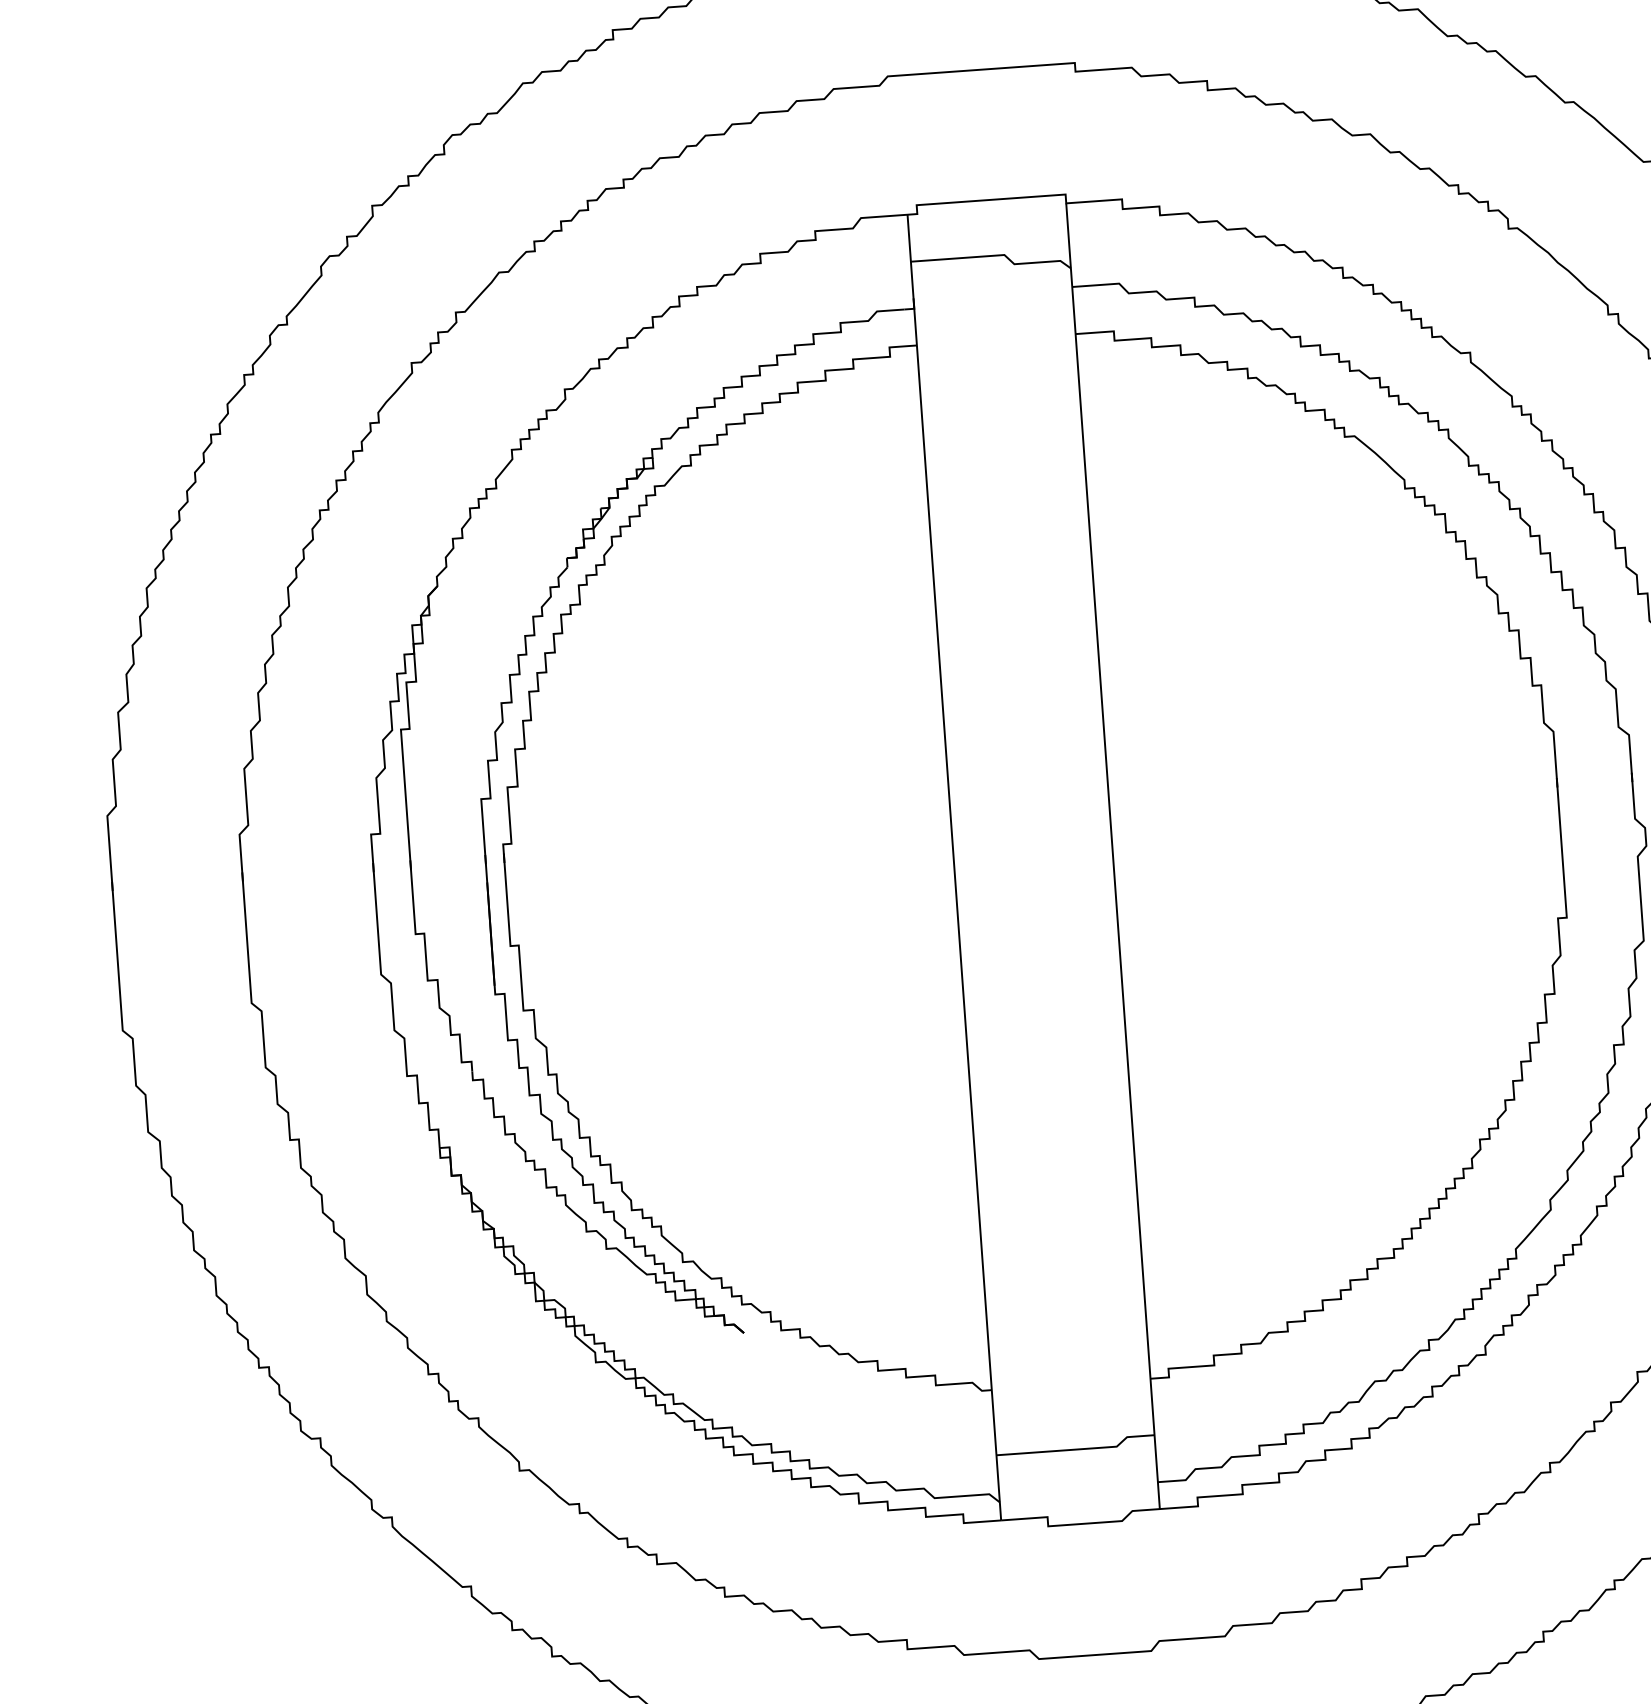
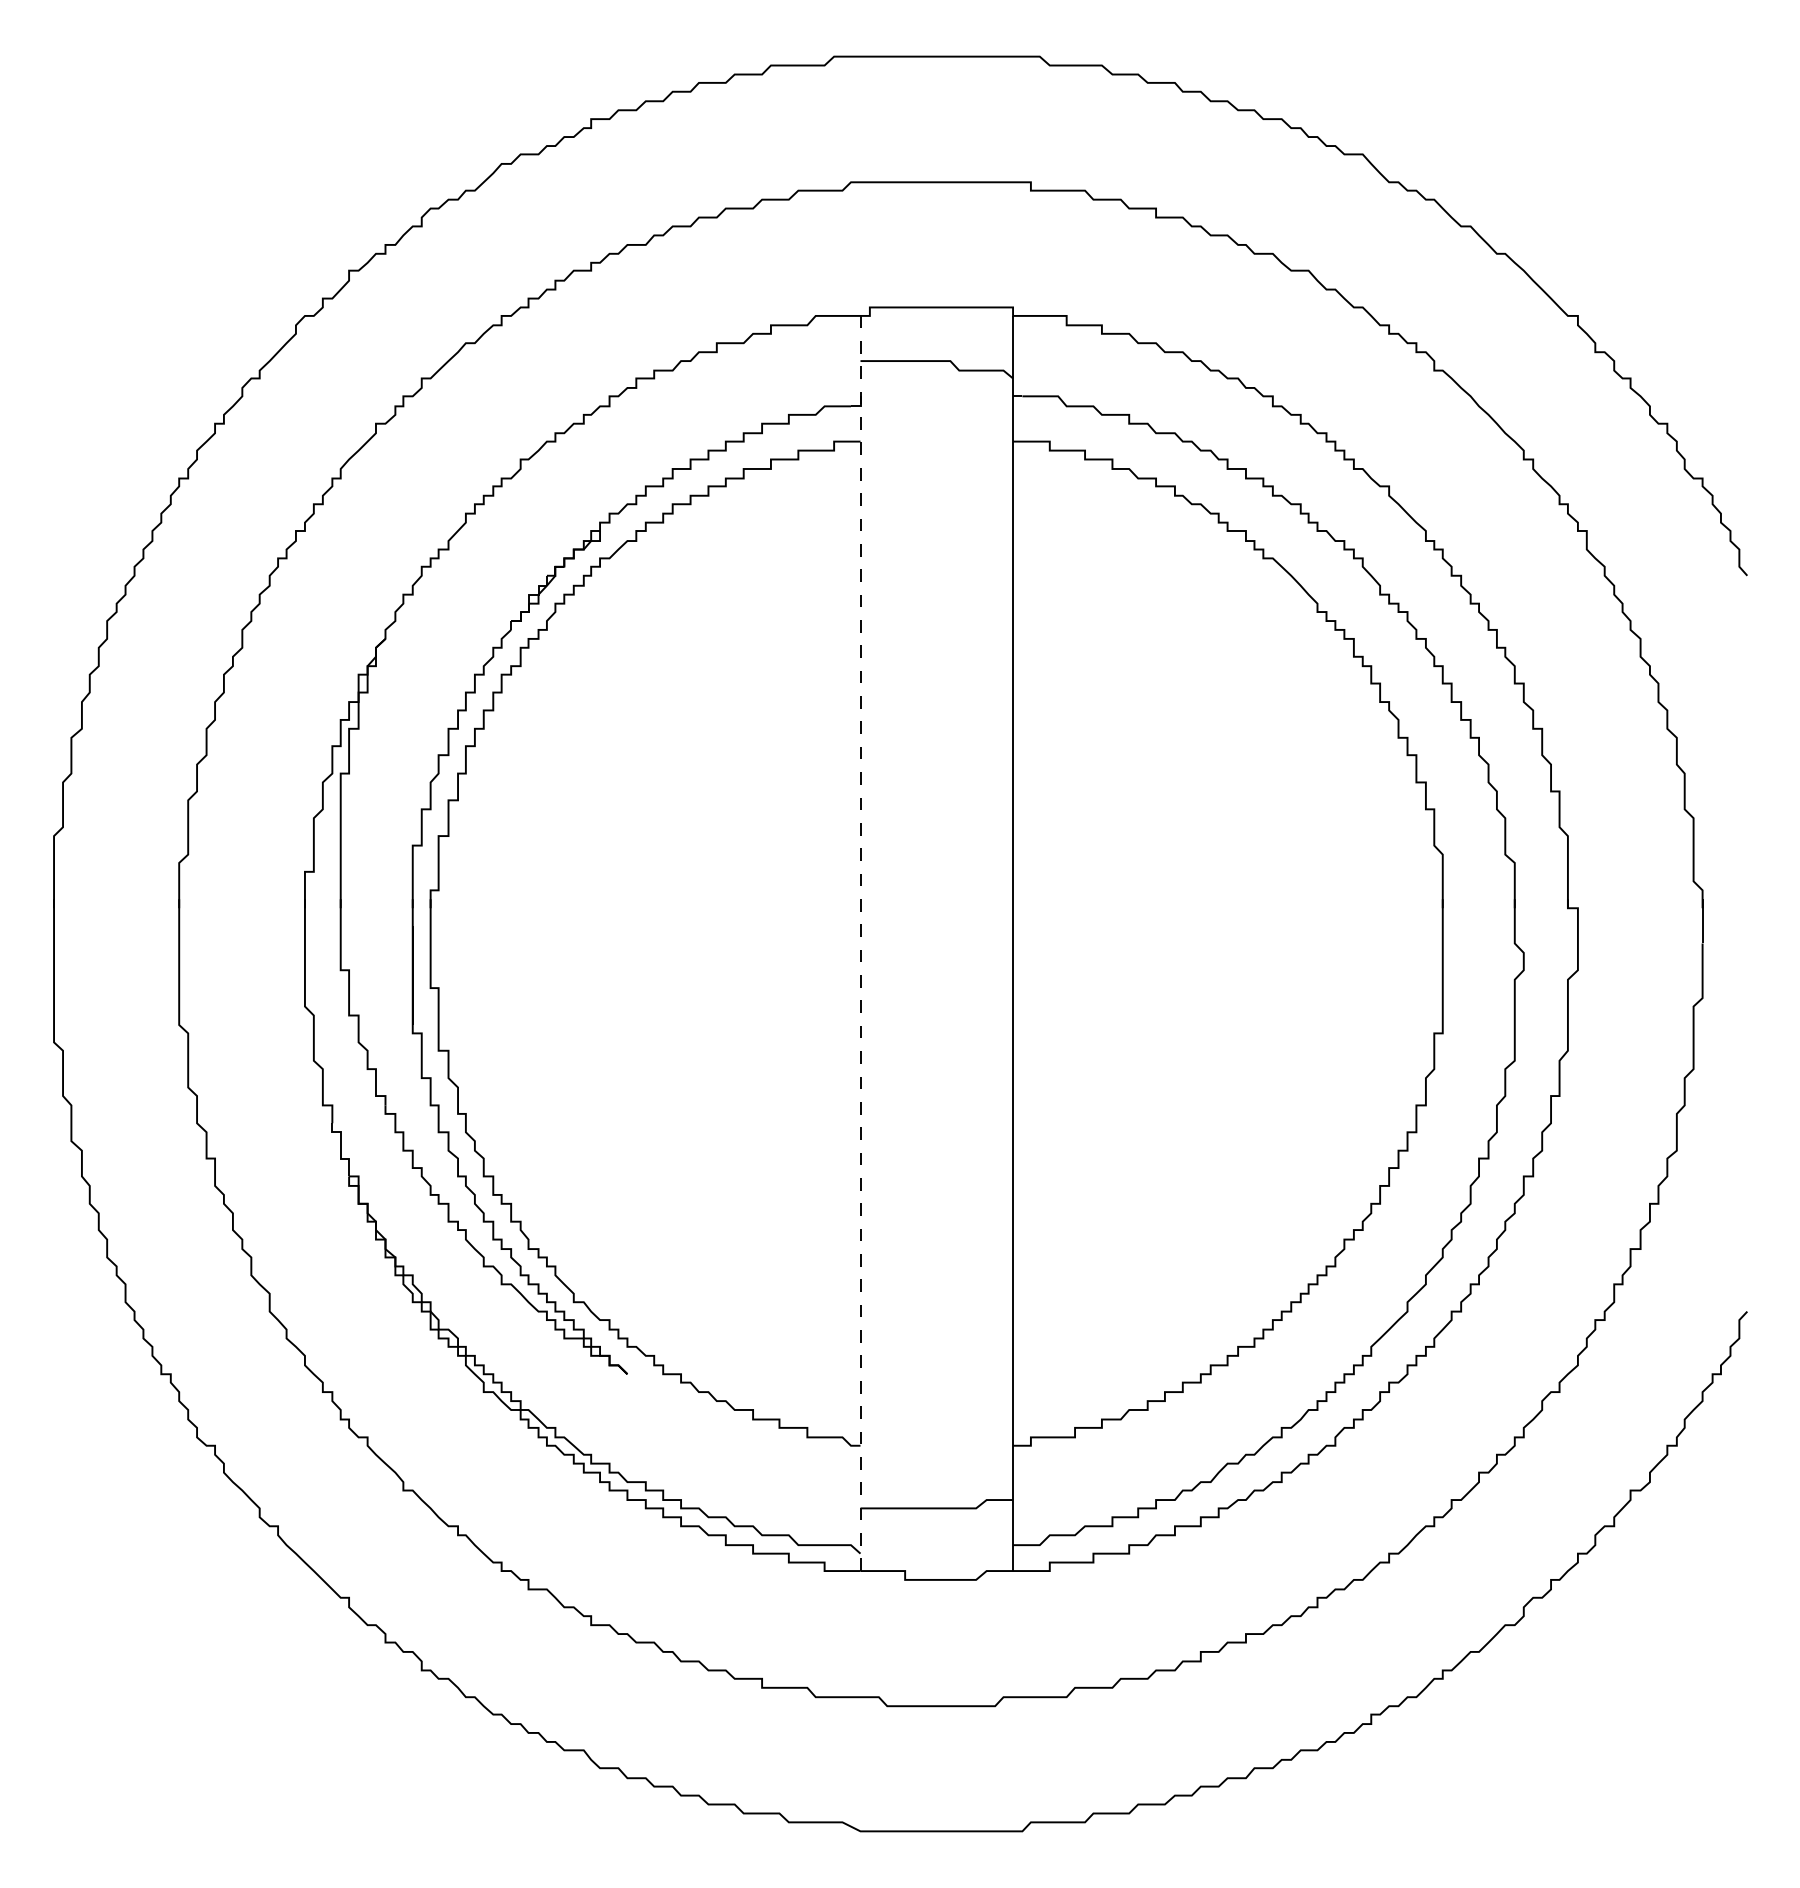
line: (954, 867) -> (860, 943), solid -> dashed

